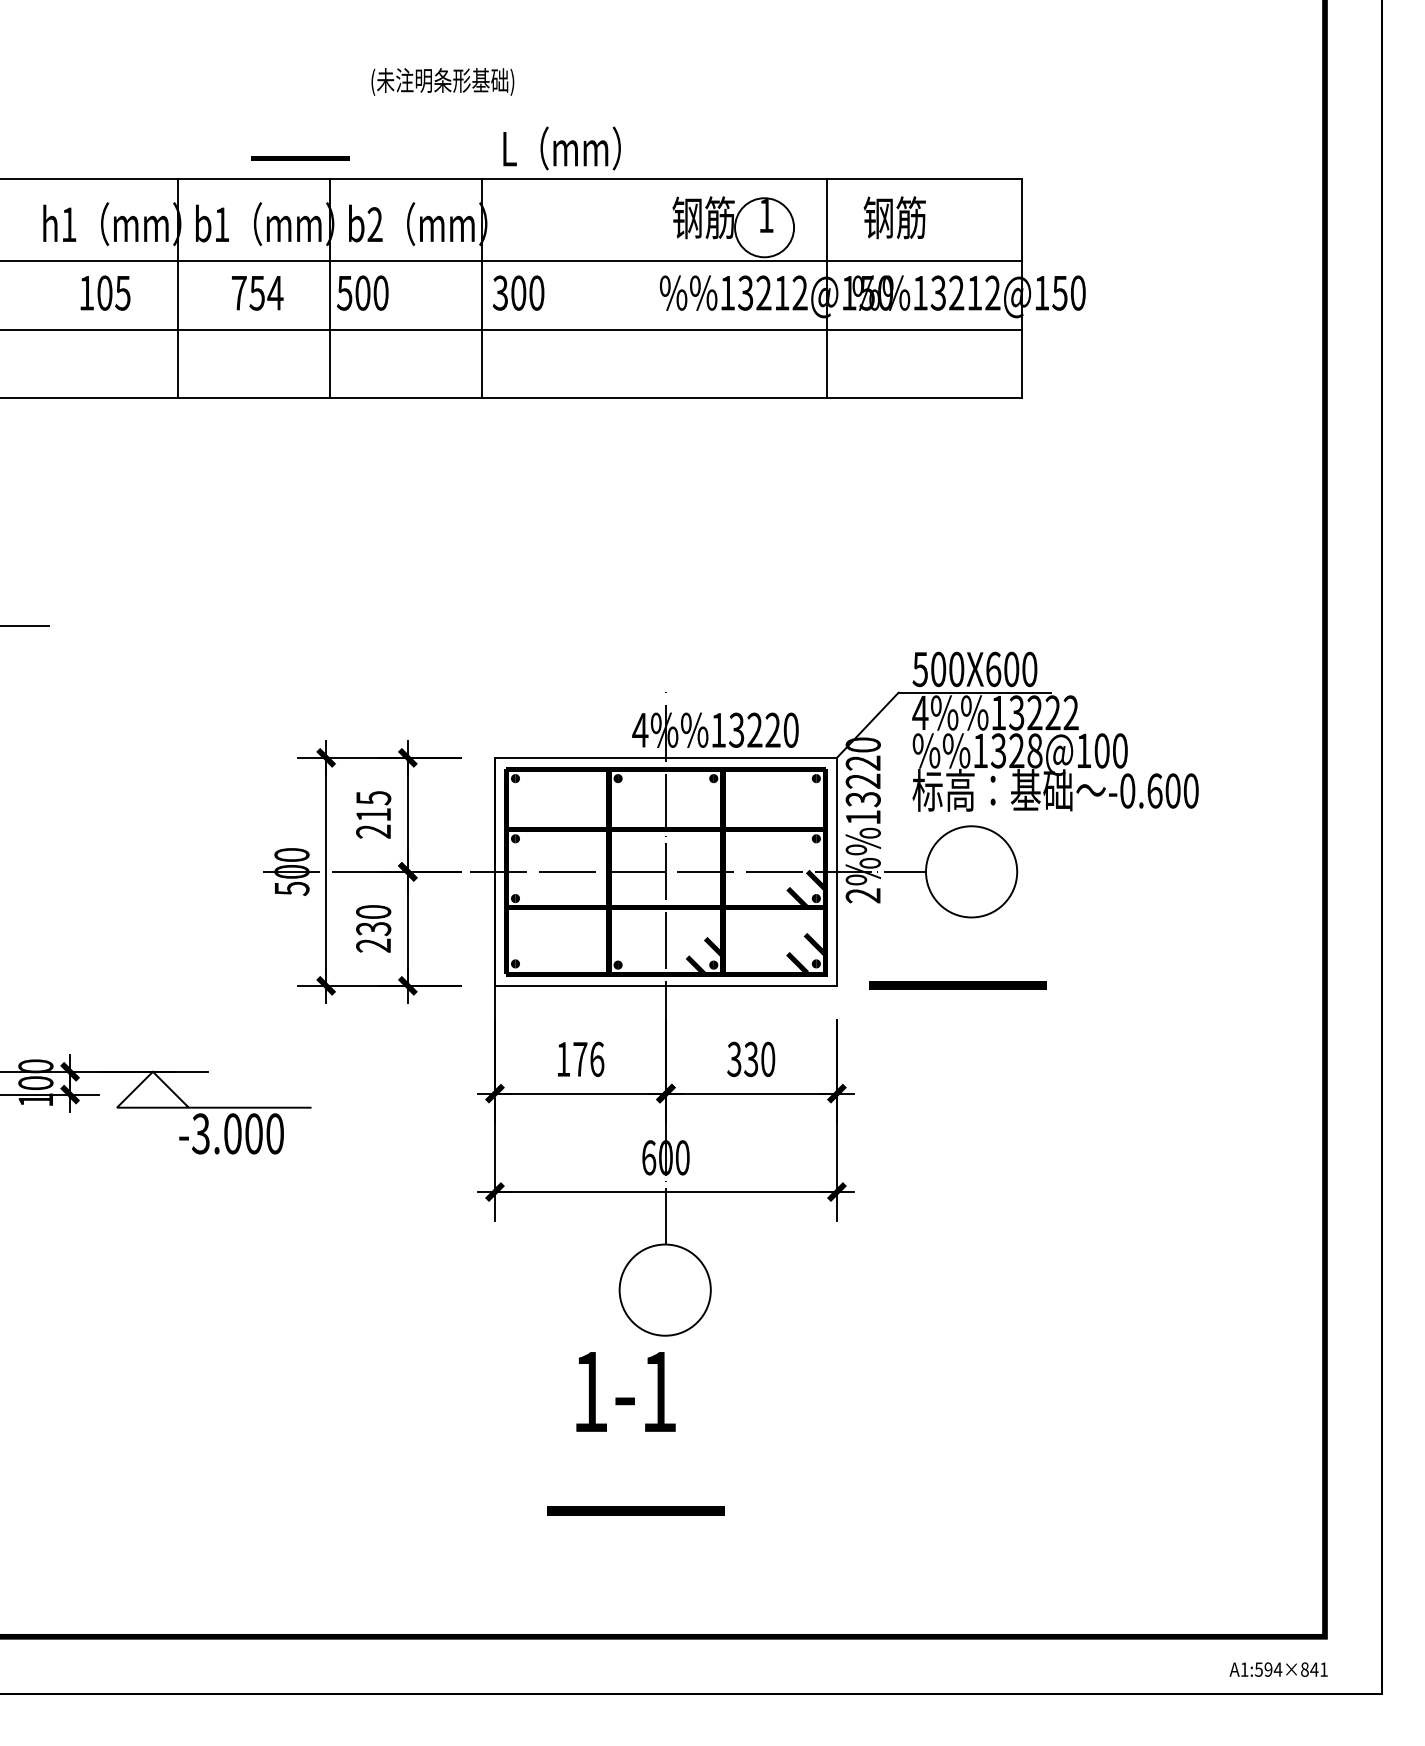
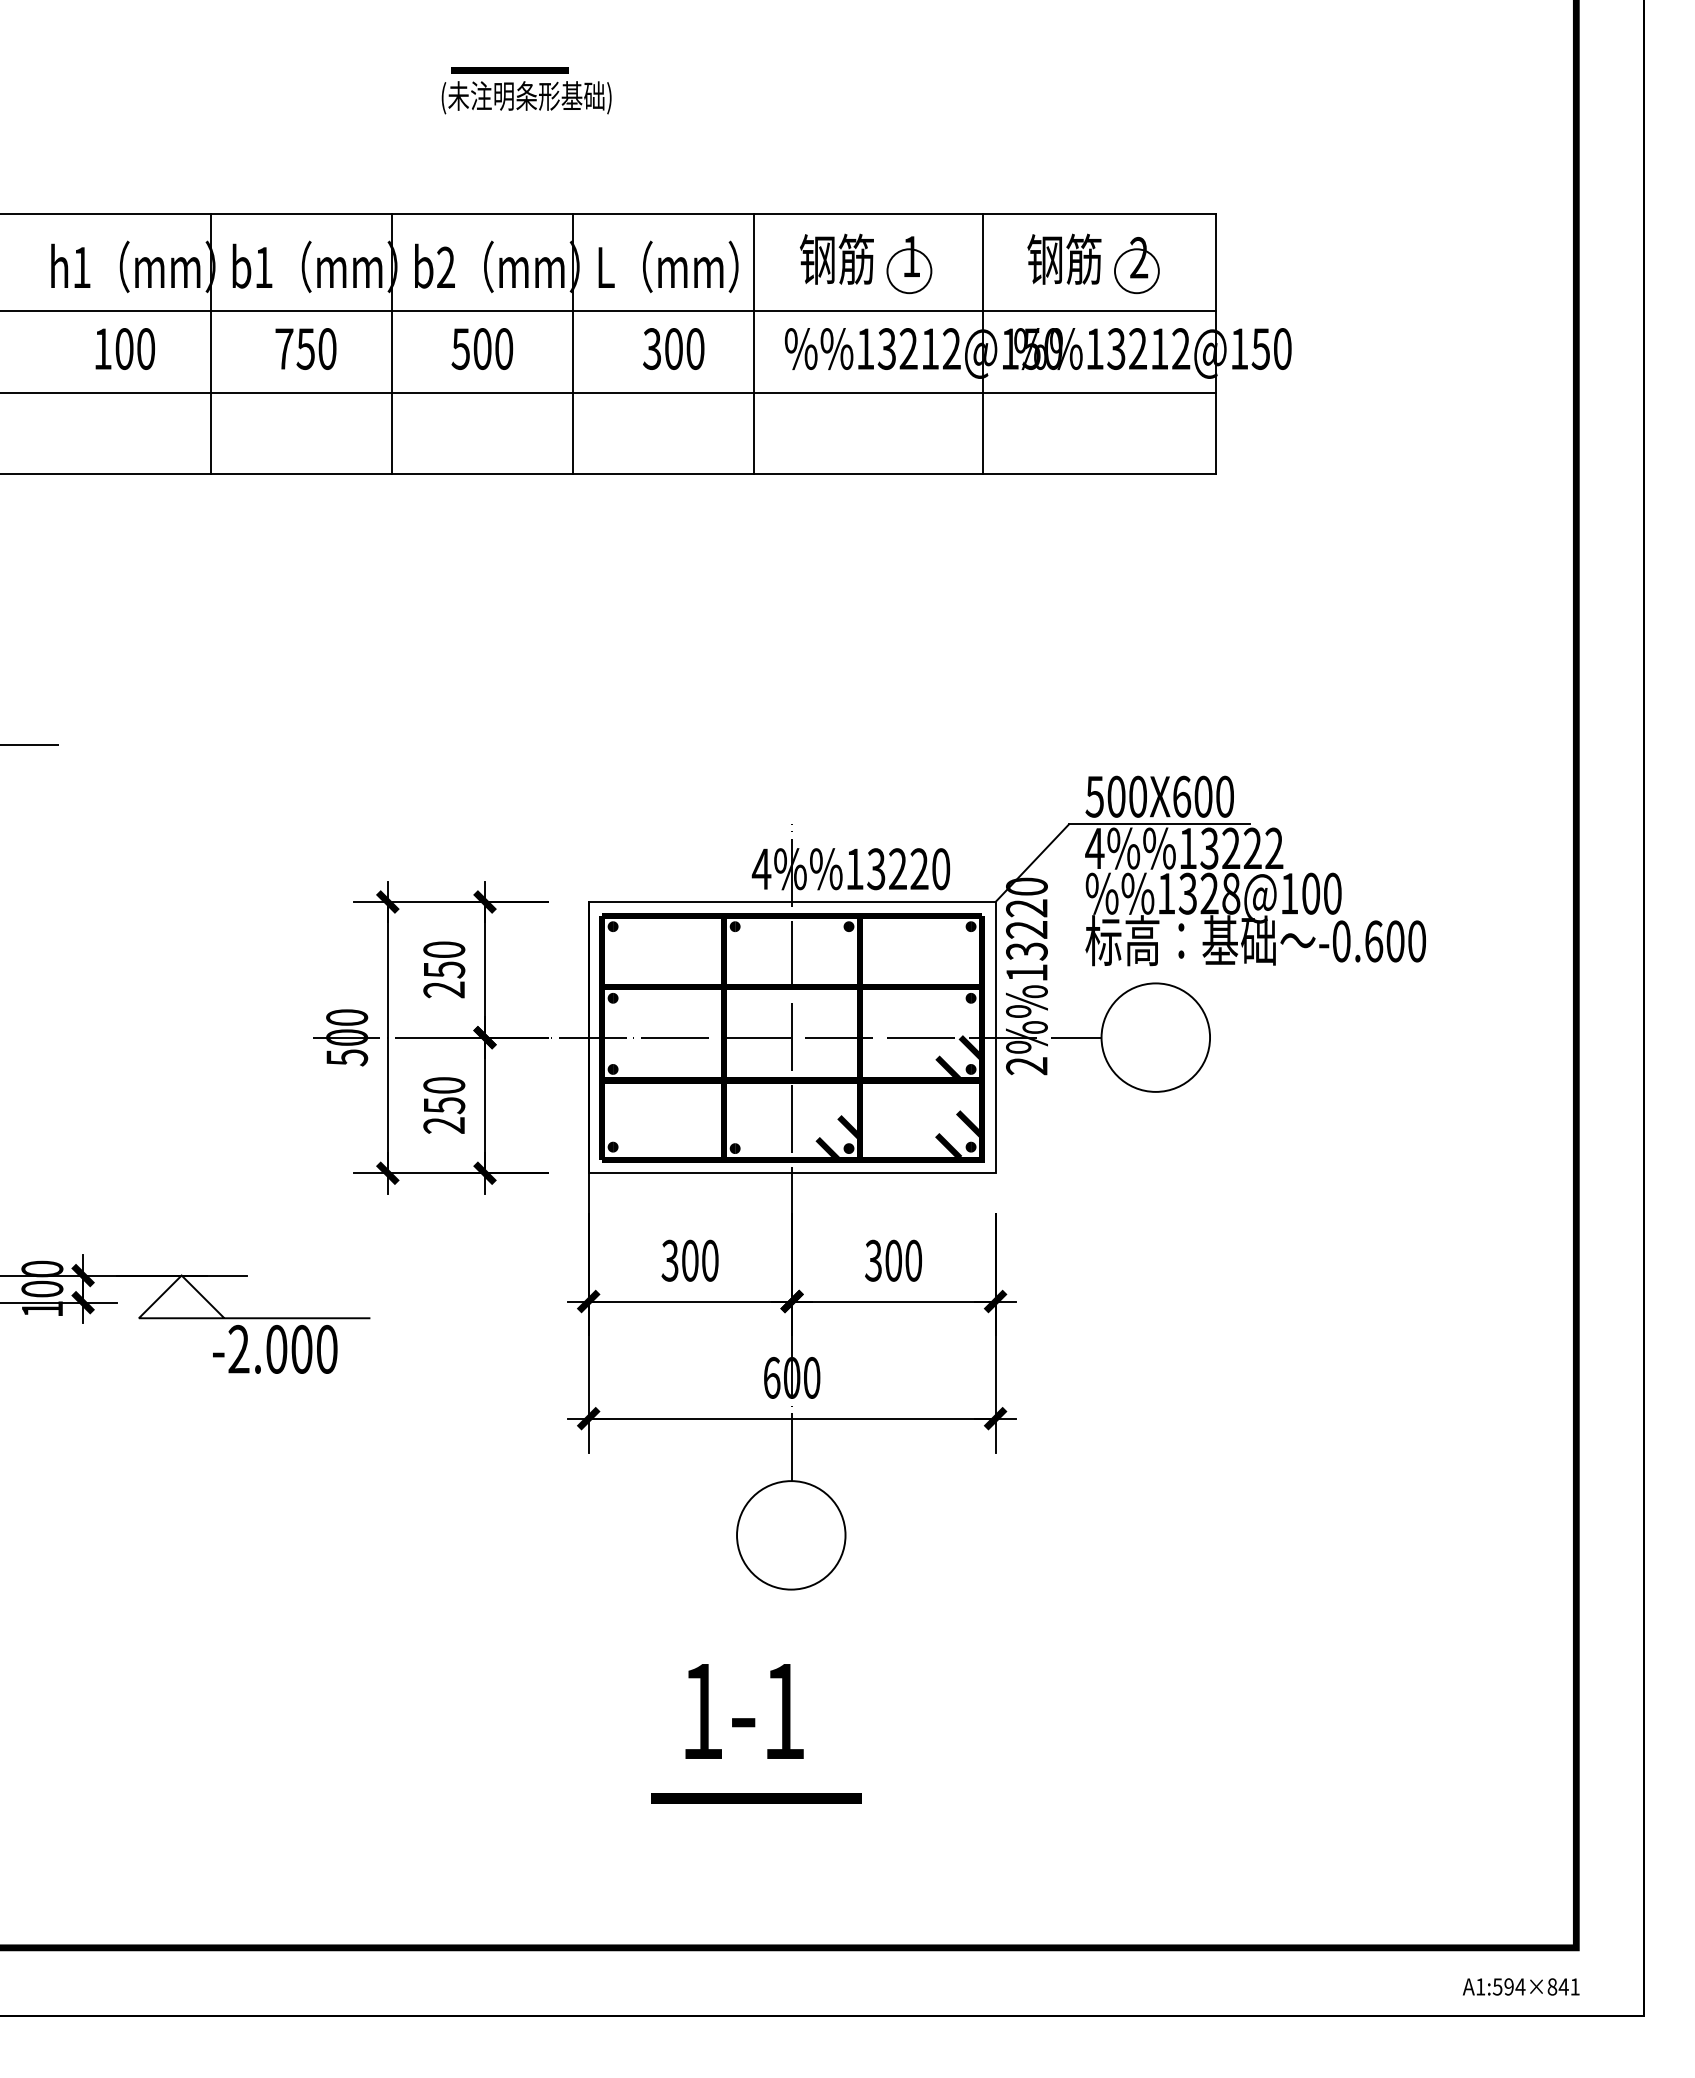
text: (562, 148) -> (668, 266), moved
line: (299, 158) -> (509, 70), moved
part: (955, 222) -> (1136, 265), added
circle: (764, 227) -> (909, 271), size x0.62
line: (633, 288) -> (753, 343), added
text: (122, 292) -> (145, 348), 105 -> 100
text: (362, 292) -> (482, 348), moved
text: (518, 292) -> (673, 348), moved
text: (275, 293) -> (327, 349), 754 -> 750
text: (373, 806) -> (444, 959), 215 -> 250
text: (372, 928) -> (443, 1105), 230 -> 250
line: (957, 986) -> (1139, 1173), removed
text: (579, 1059) -> (689, 1260), 176 -> 300
text: (751, 1059) -> (893, 1260), 330 -> 300
text: (200, 1133) -> (238, 1349), -3.000 -> -2.000
text: (625, 1391) -> (744, 1711), moved

